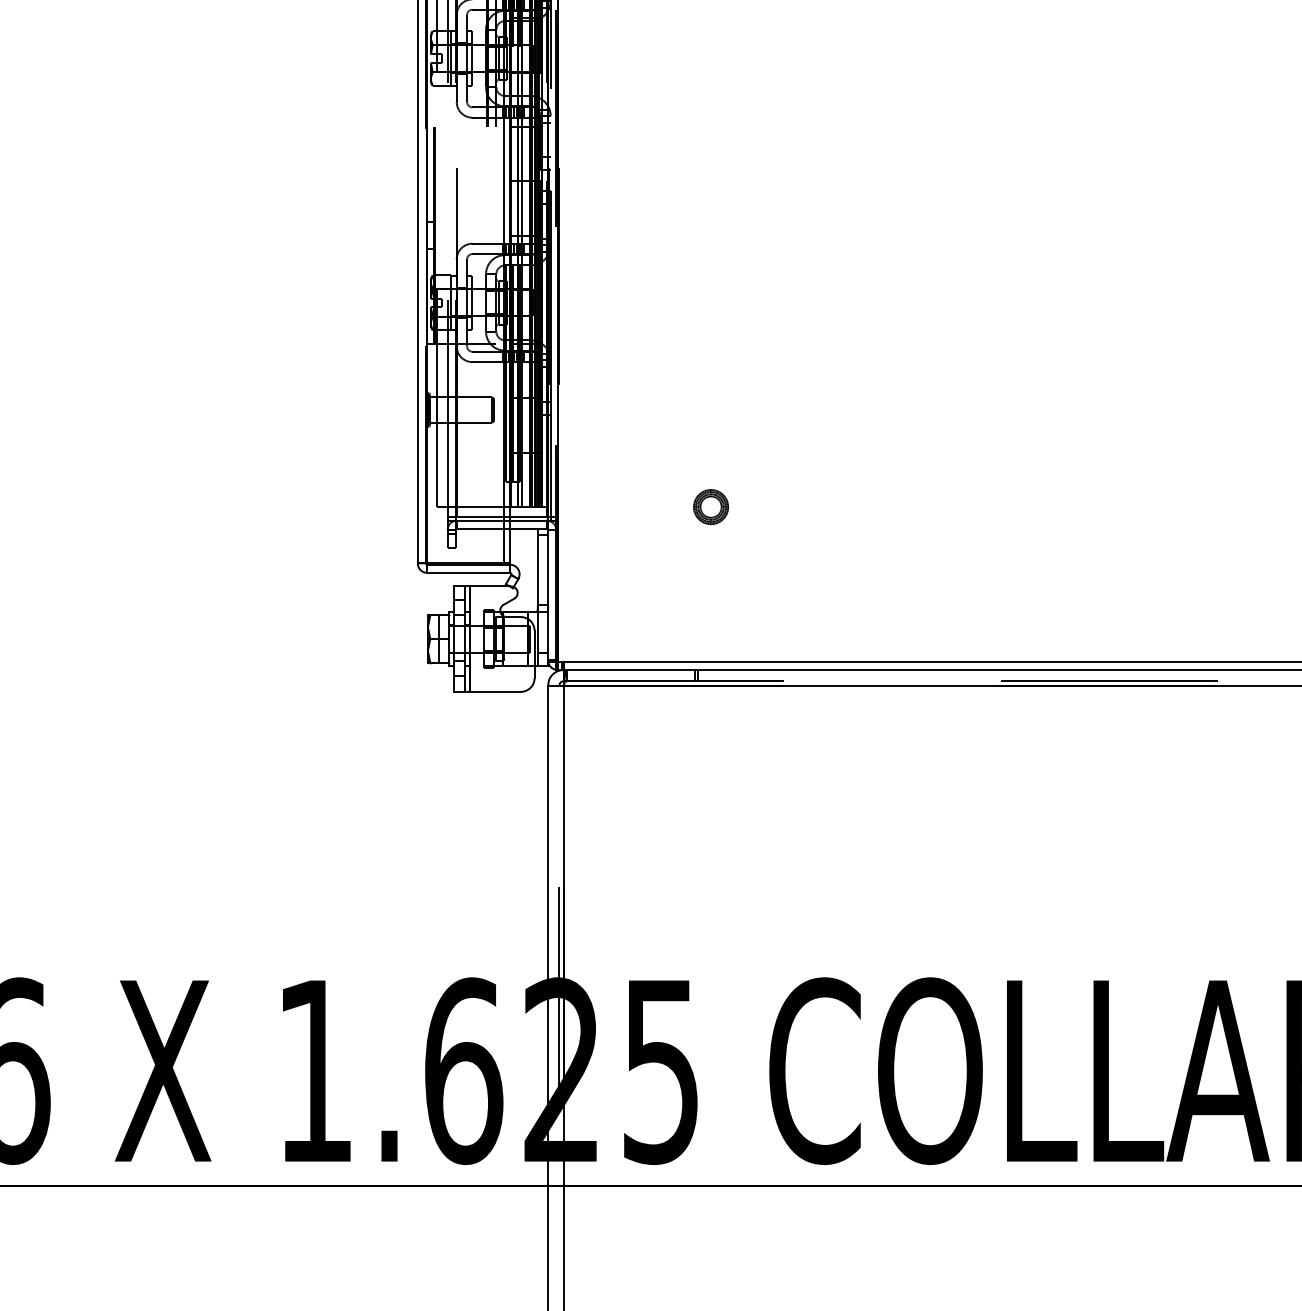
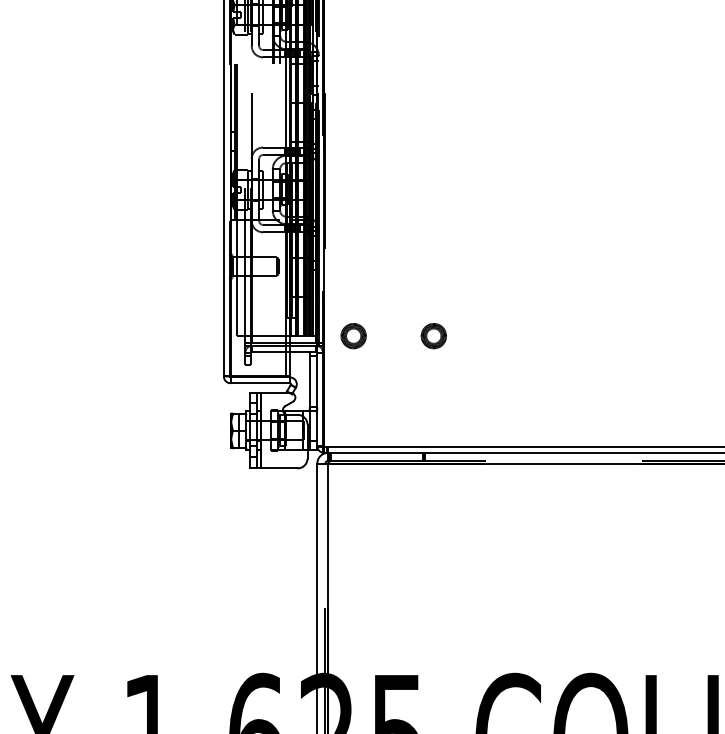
part: (598, 507) -> (353, 336), added

